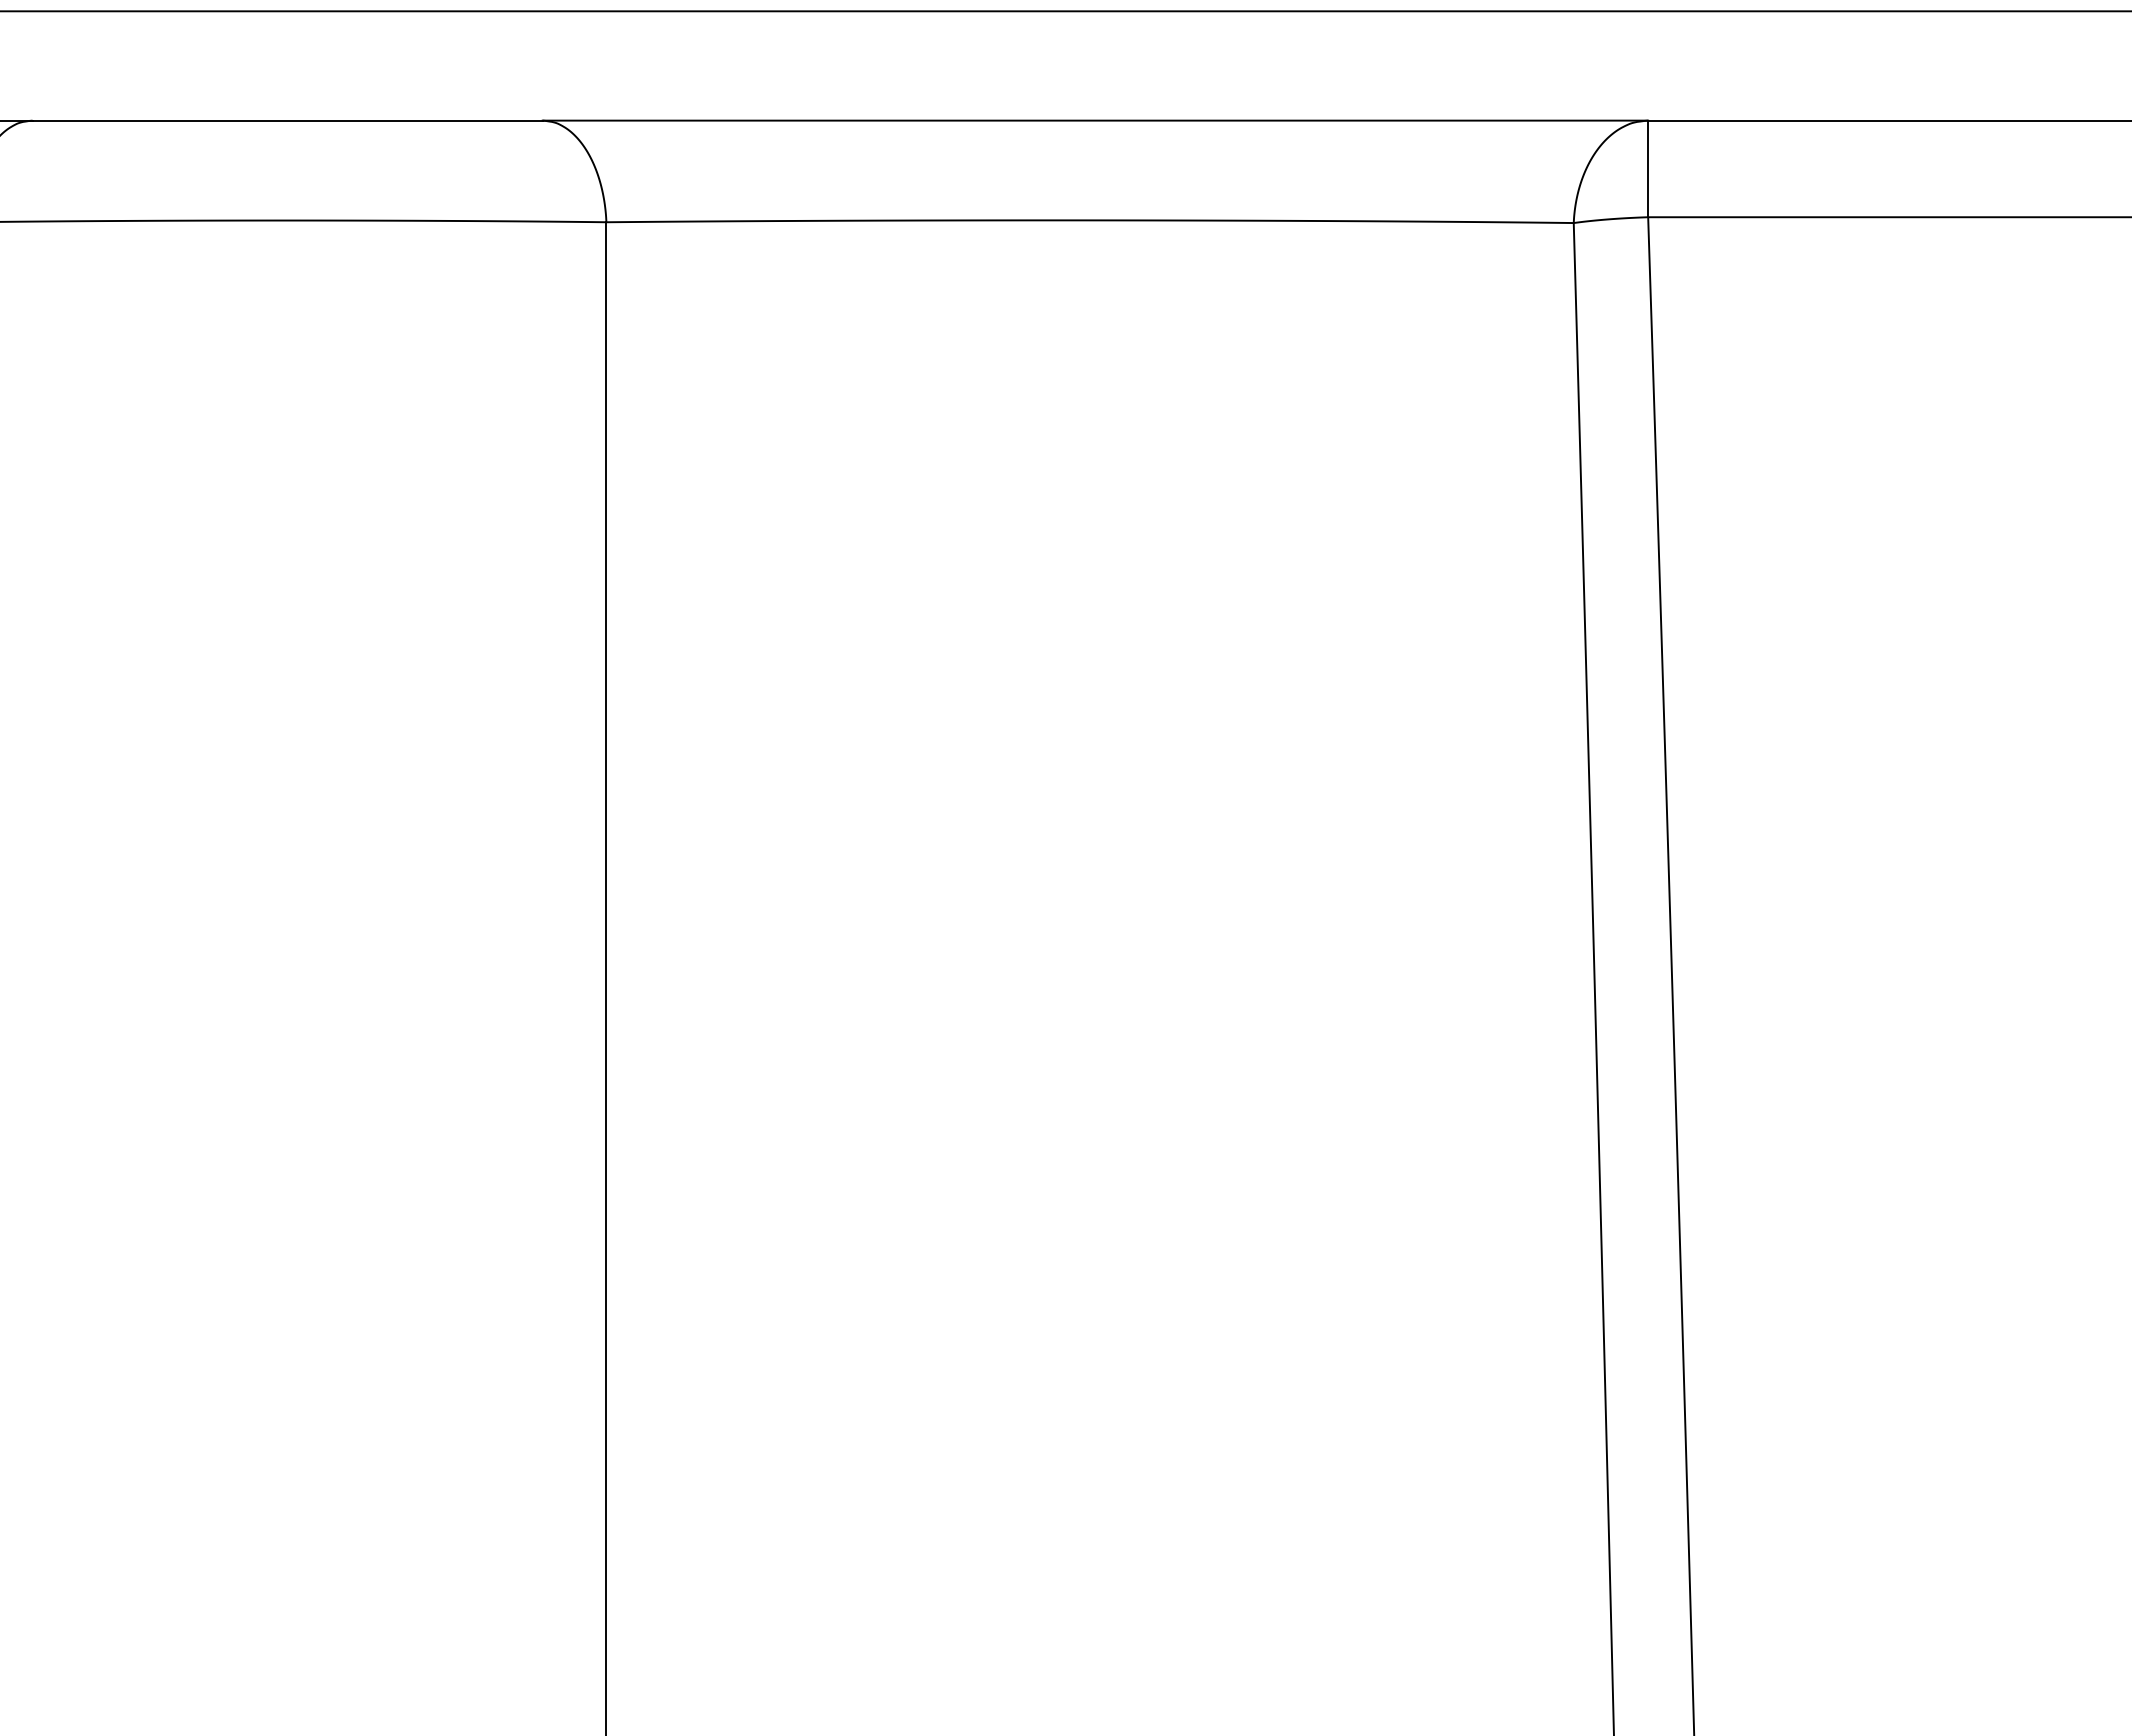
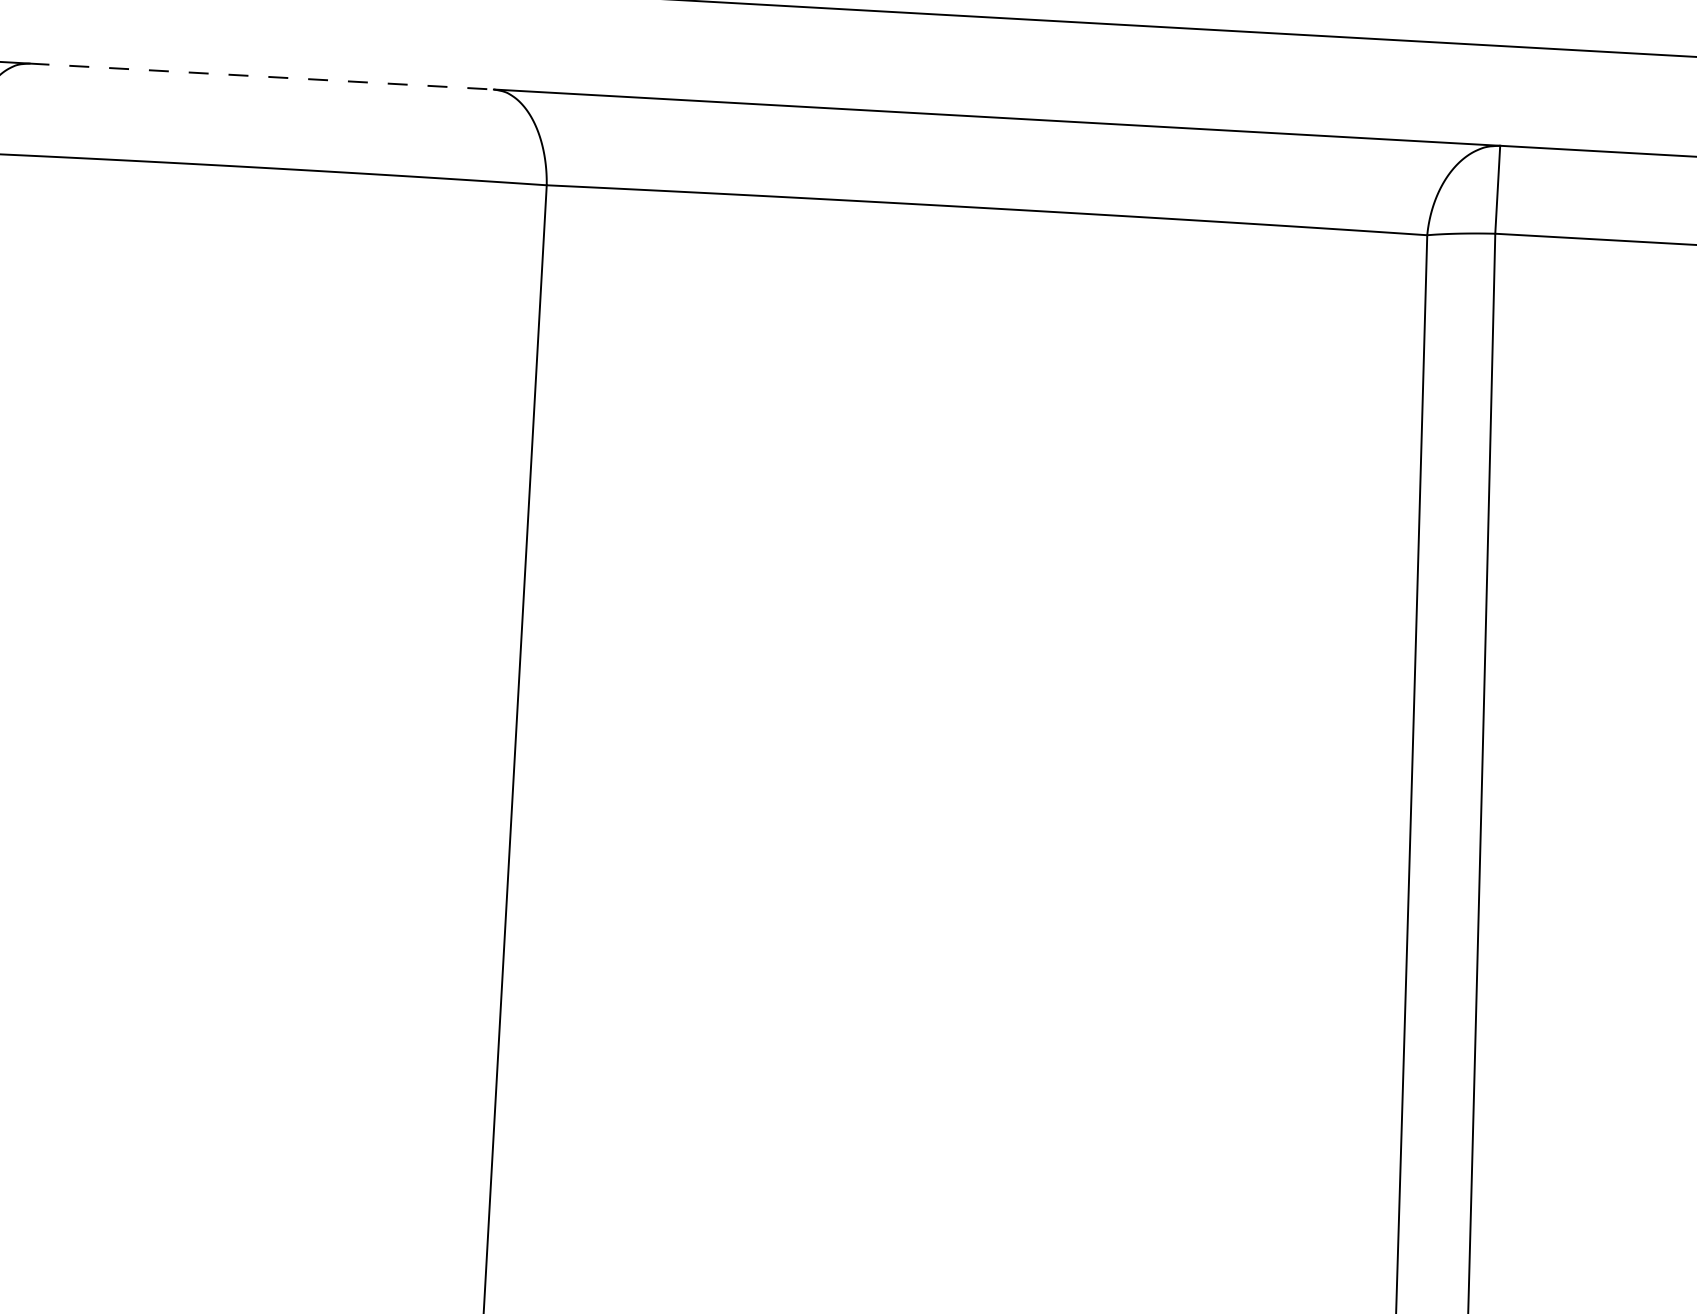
line: (288, 120) -> (262, 76), solid -> dashed

